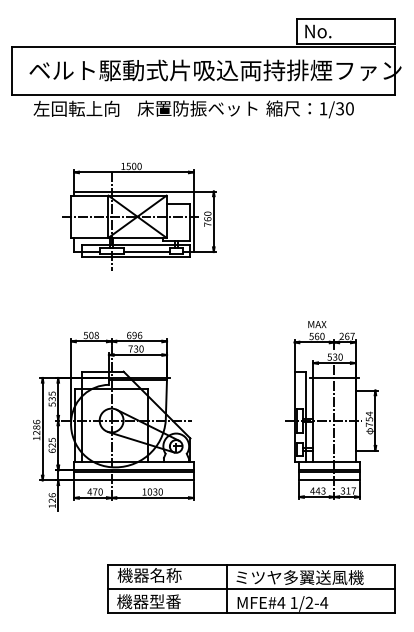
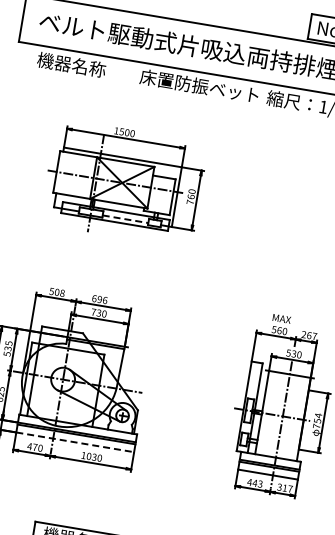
text: (76, 108) -> (79, 66), 左回転上向 -> 機器名称
line: (147, 252) -> (126, 219), solid -> dashed
line: (133, 480) -> (74, 442), solid -> dashed

